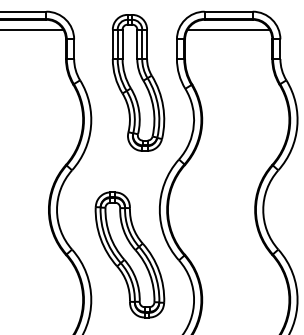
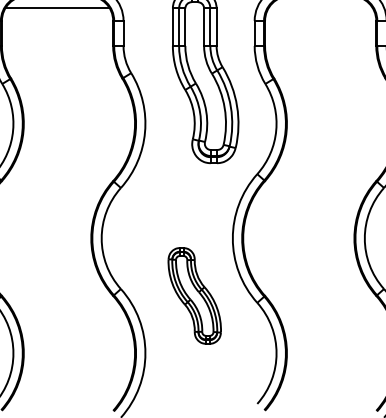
line: (228, 29) -> (320, 8), removed
part: (129, 254) -> (194, 295), size x0.6

